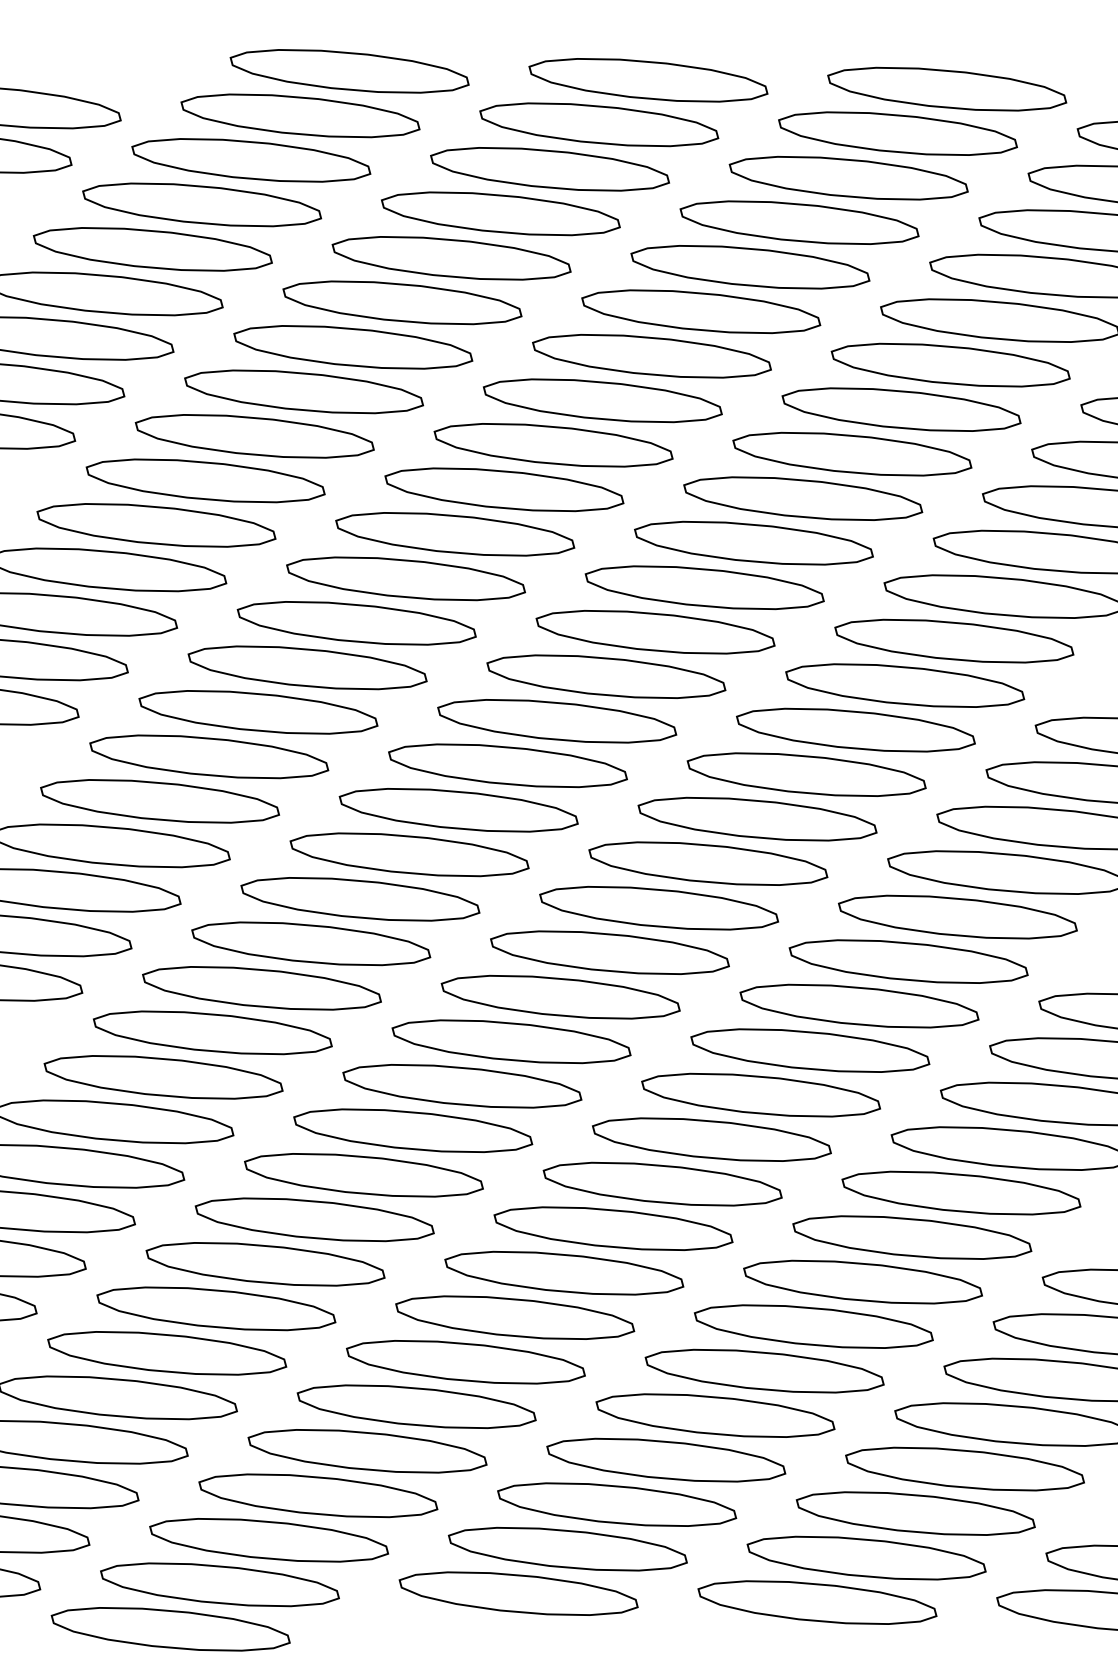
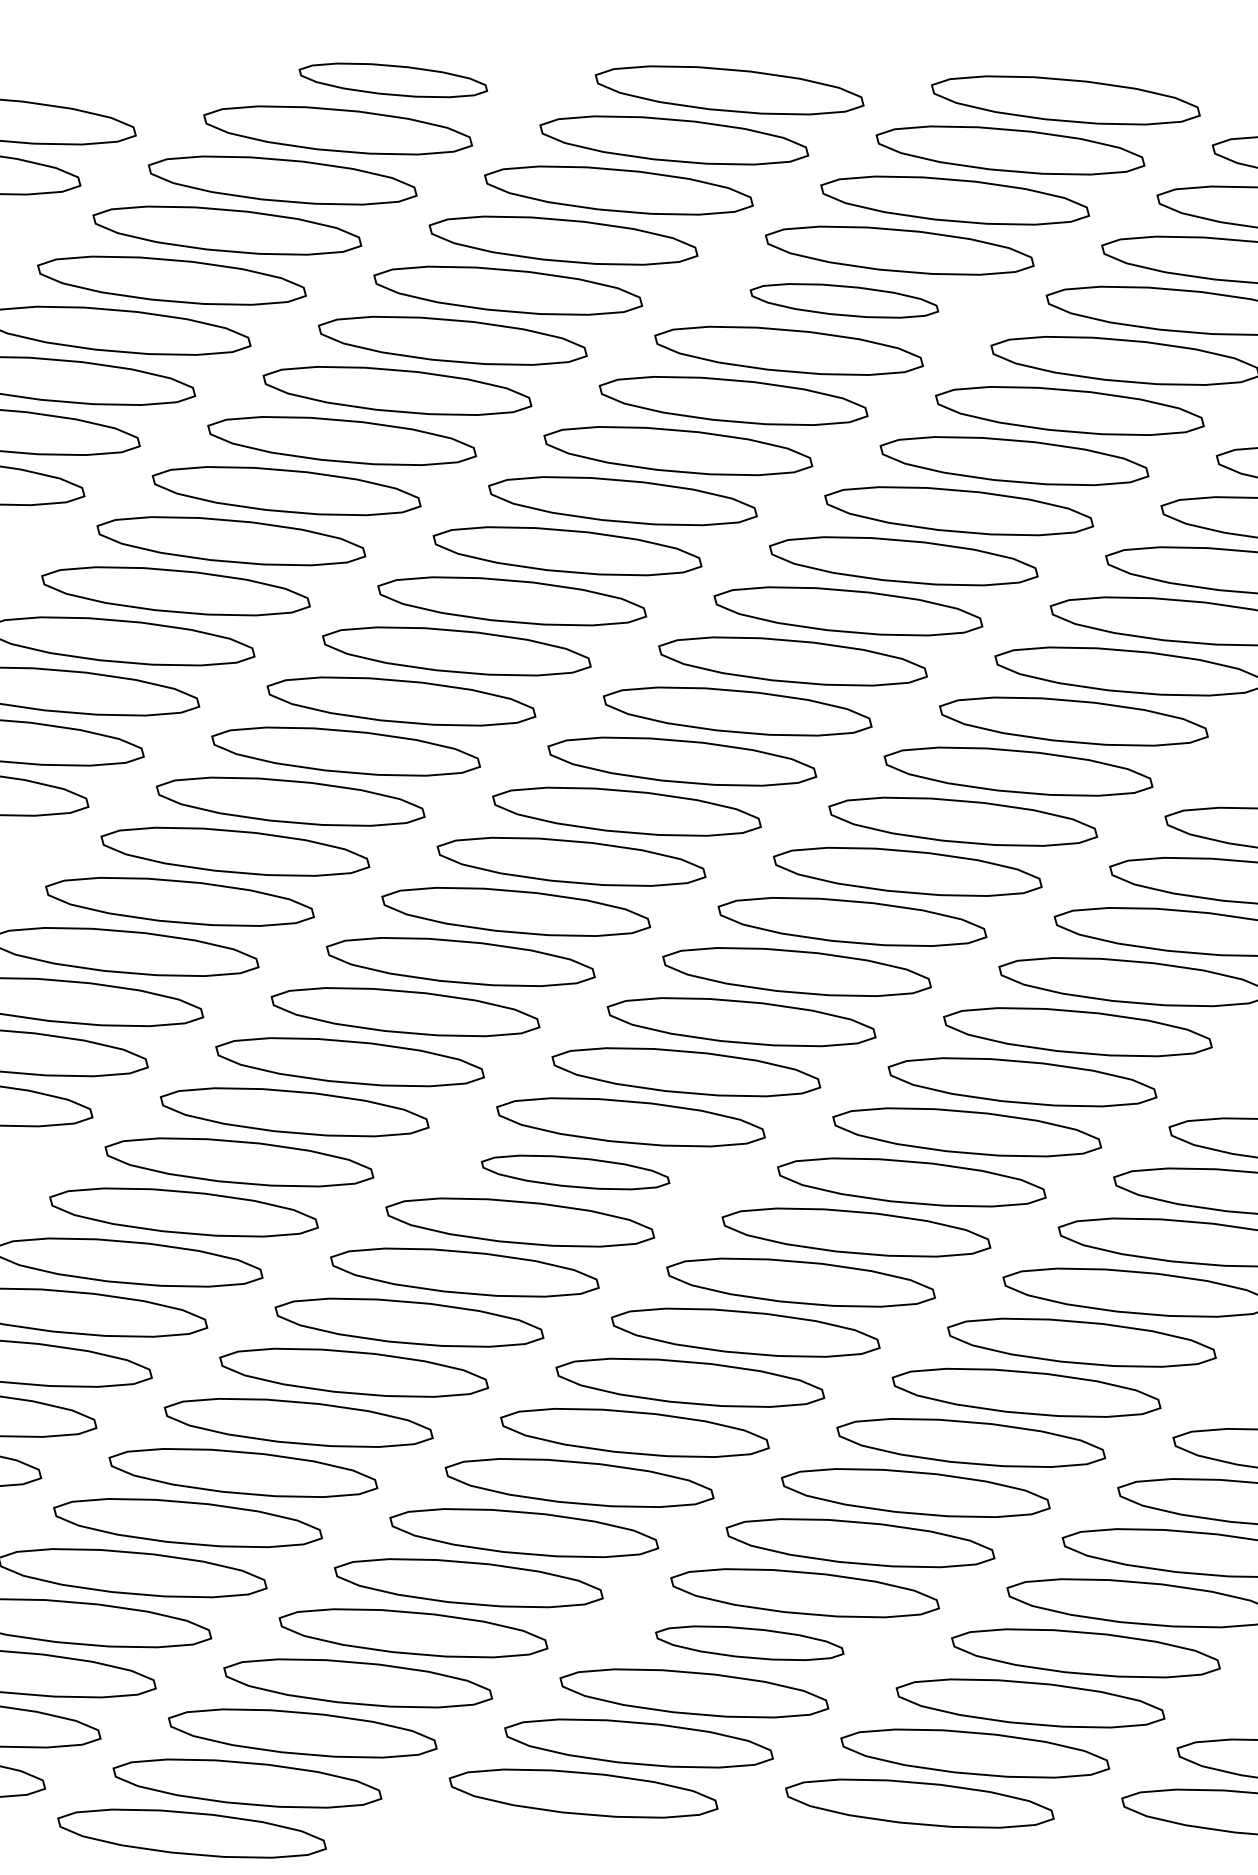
part: (349, 71) -> (393, 80), size x0.7
part: (750, 267) -> (844, 301), size x0.7
part: (511, 1041) -> (575, 1172), size x0.7
part: (666, 1459) -> (749, 1642), size x0.7

